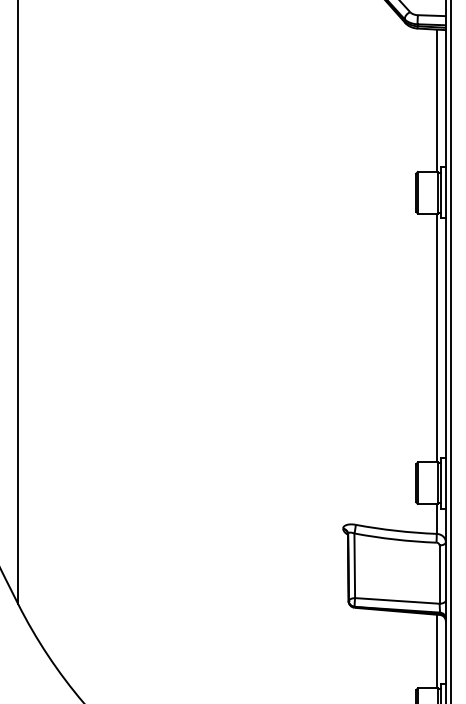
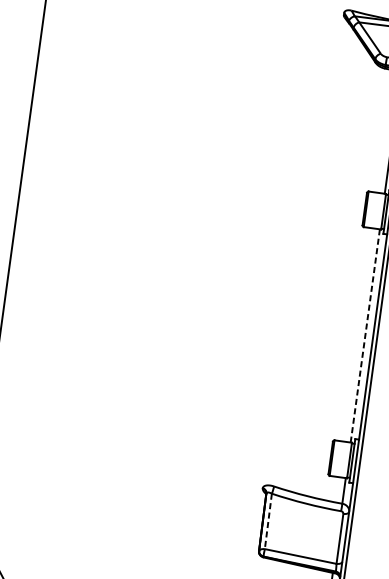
line: (436, 338) -> (365, 336), solid -> dashed
line: (354, 566) -> (268, 521), solid -> dashed

